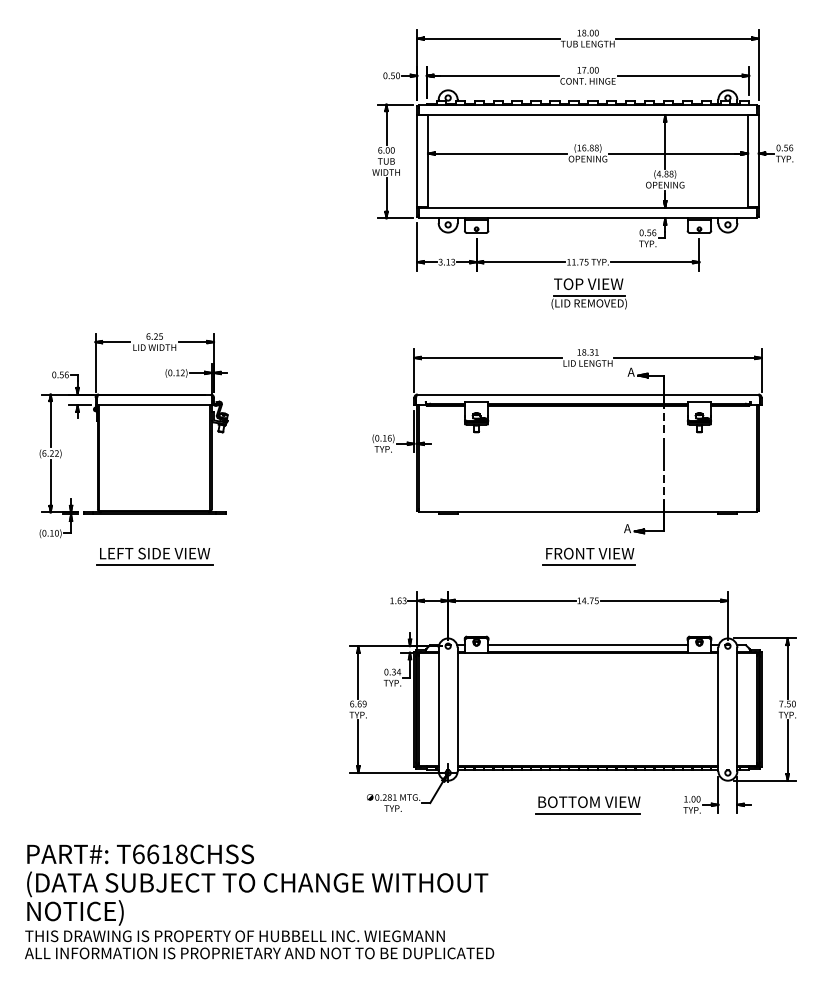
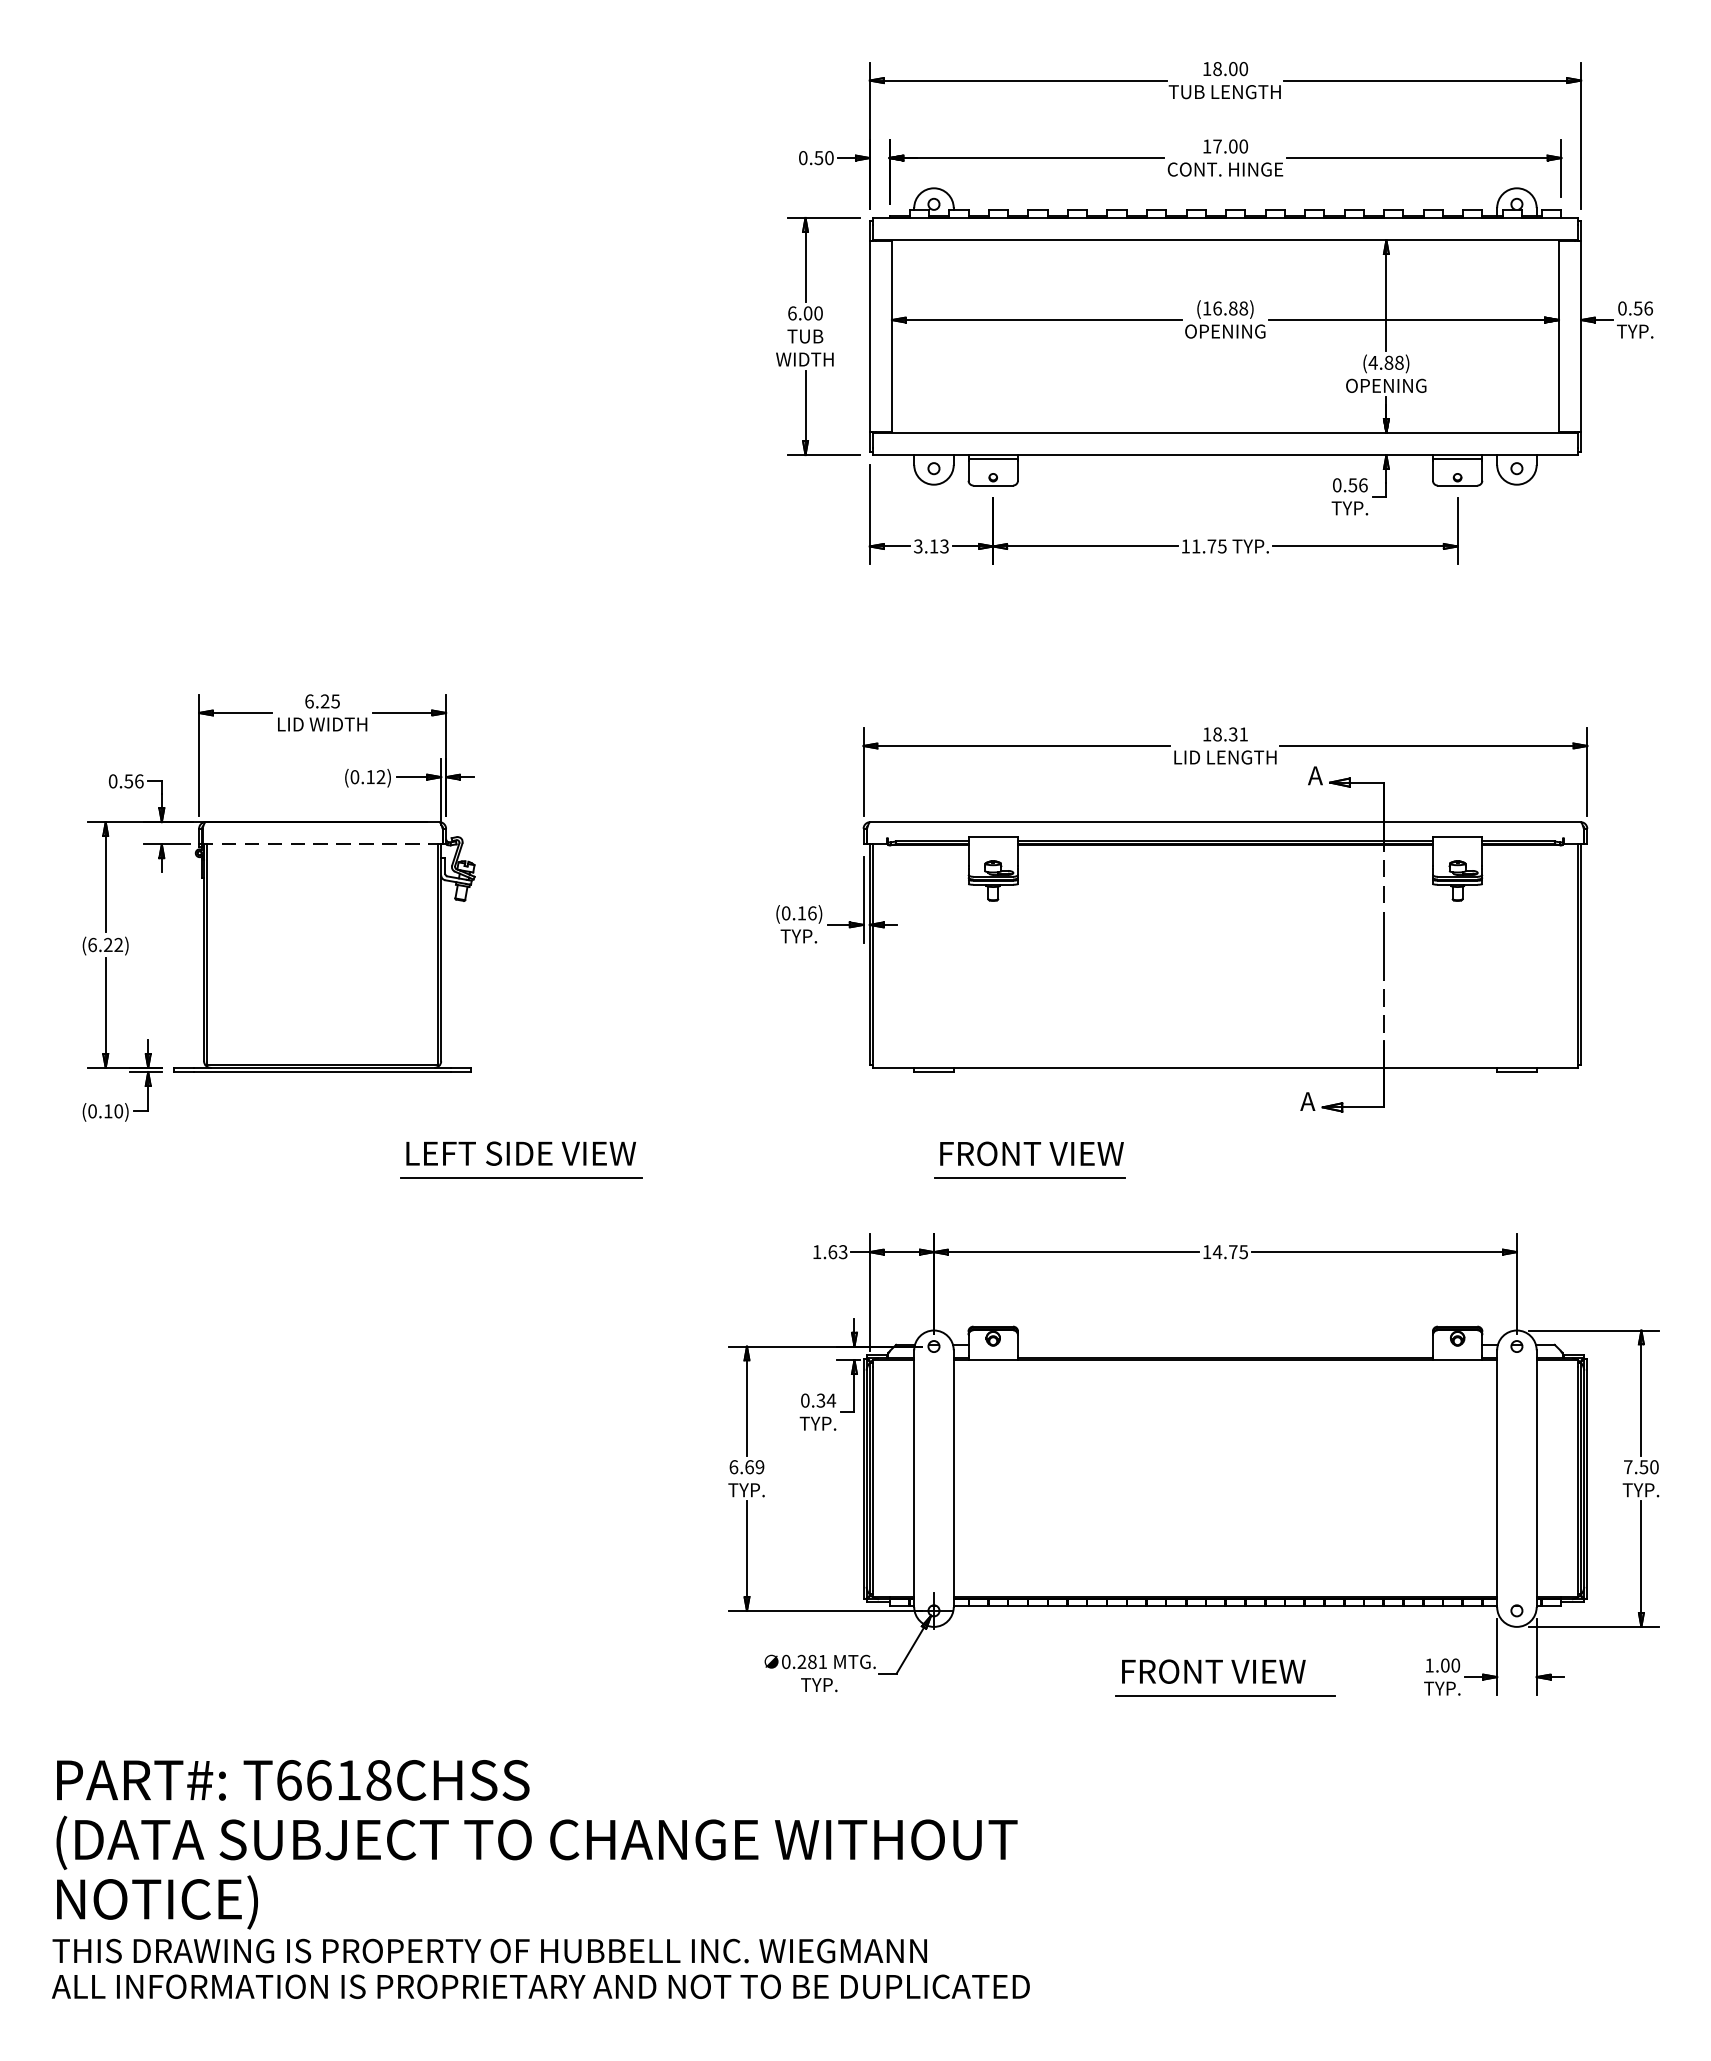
part: (588, 293) -> (1226, 611), removed
line: (154, 405) -> (322, 845), solid -> dashed
part: (154, 556) -> (520, 1159), moved
part: (588, 556) -> (1028, 1159), moved
line: (587, 645) -> (1224, 1345), removed
text: (589, 801) -> (1228, 1670), BOTTOM VIEW -> FRONT VIEW

